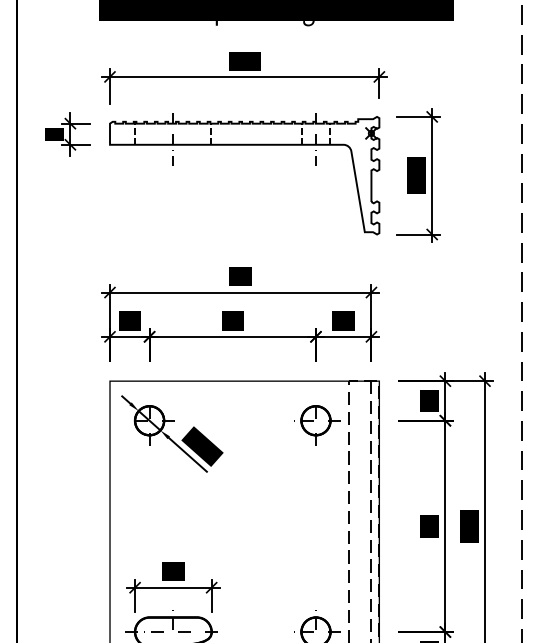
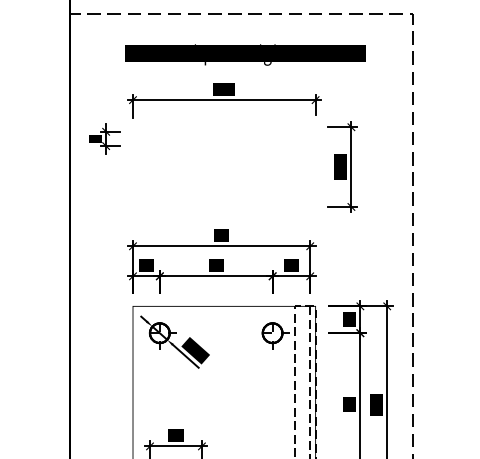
part: (244, 145) -> (224, 146), removed

